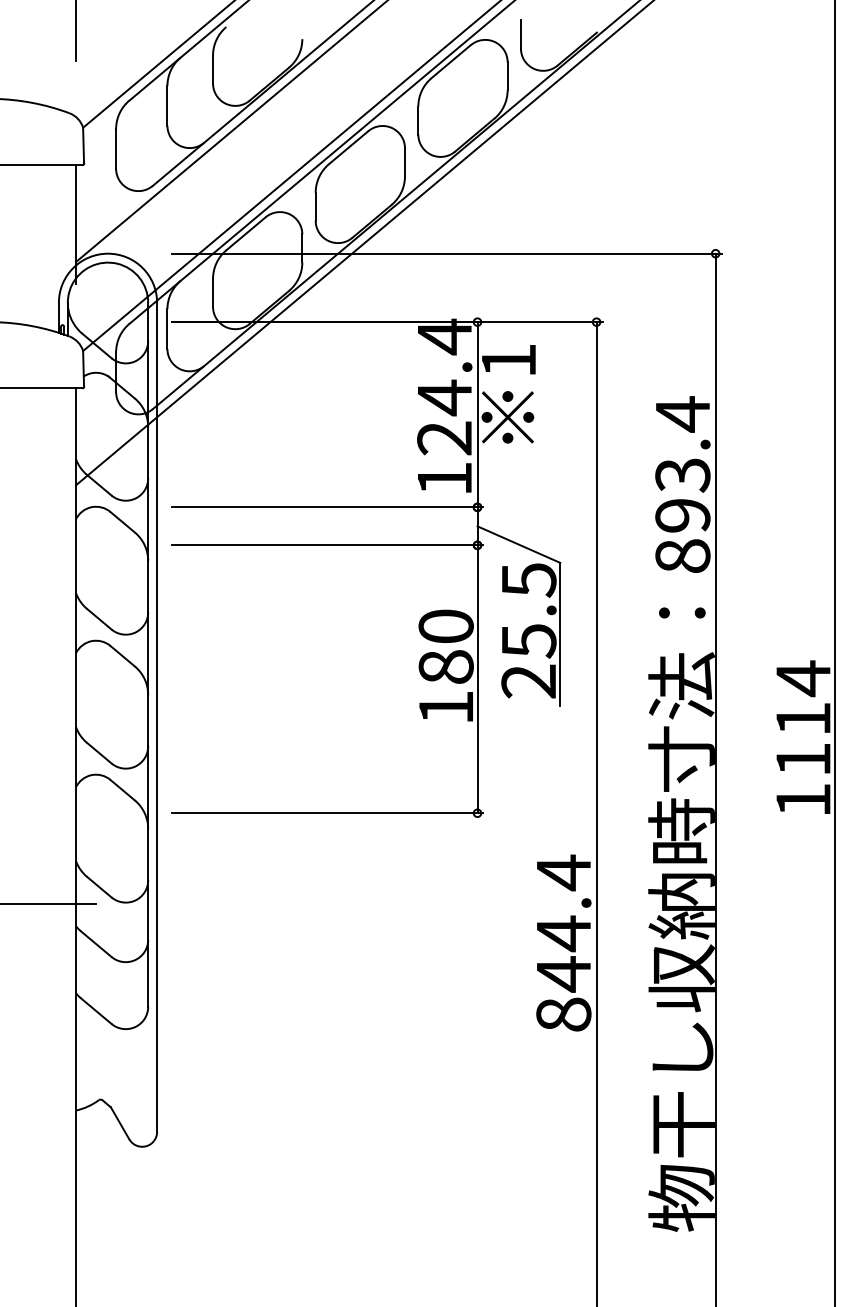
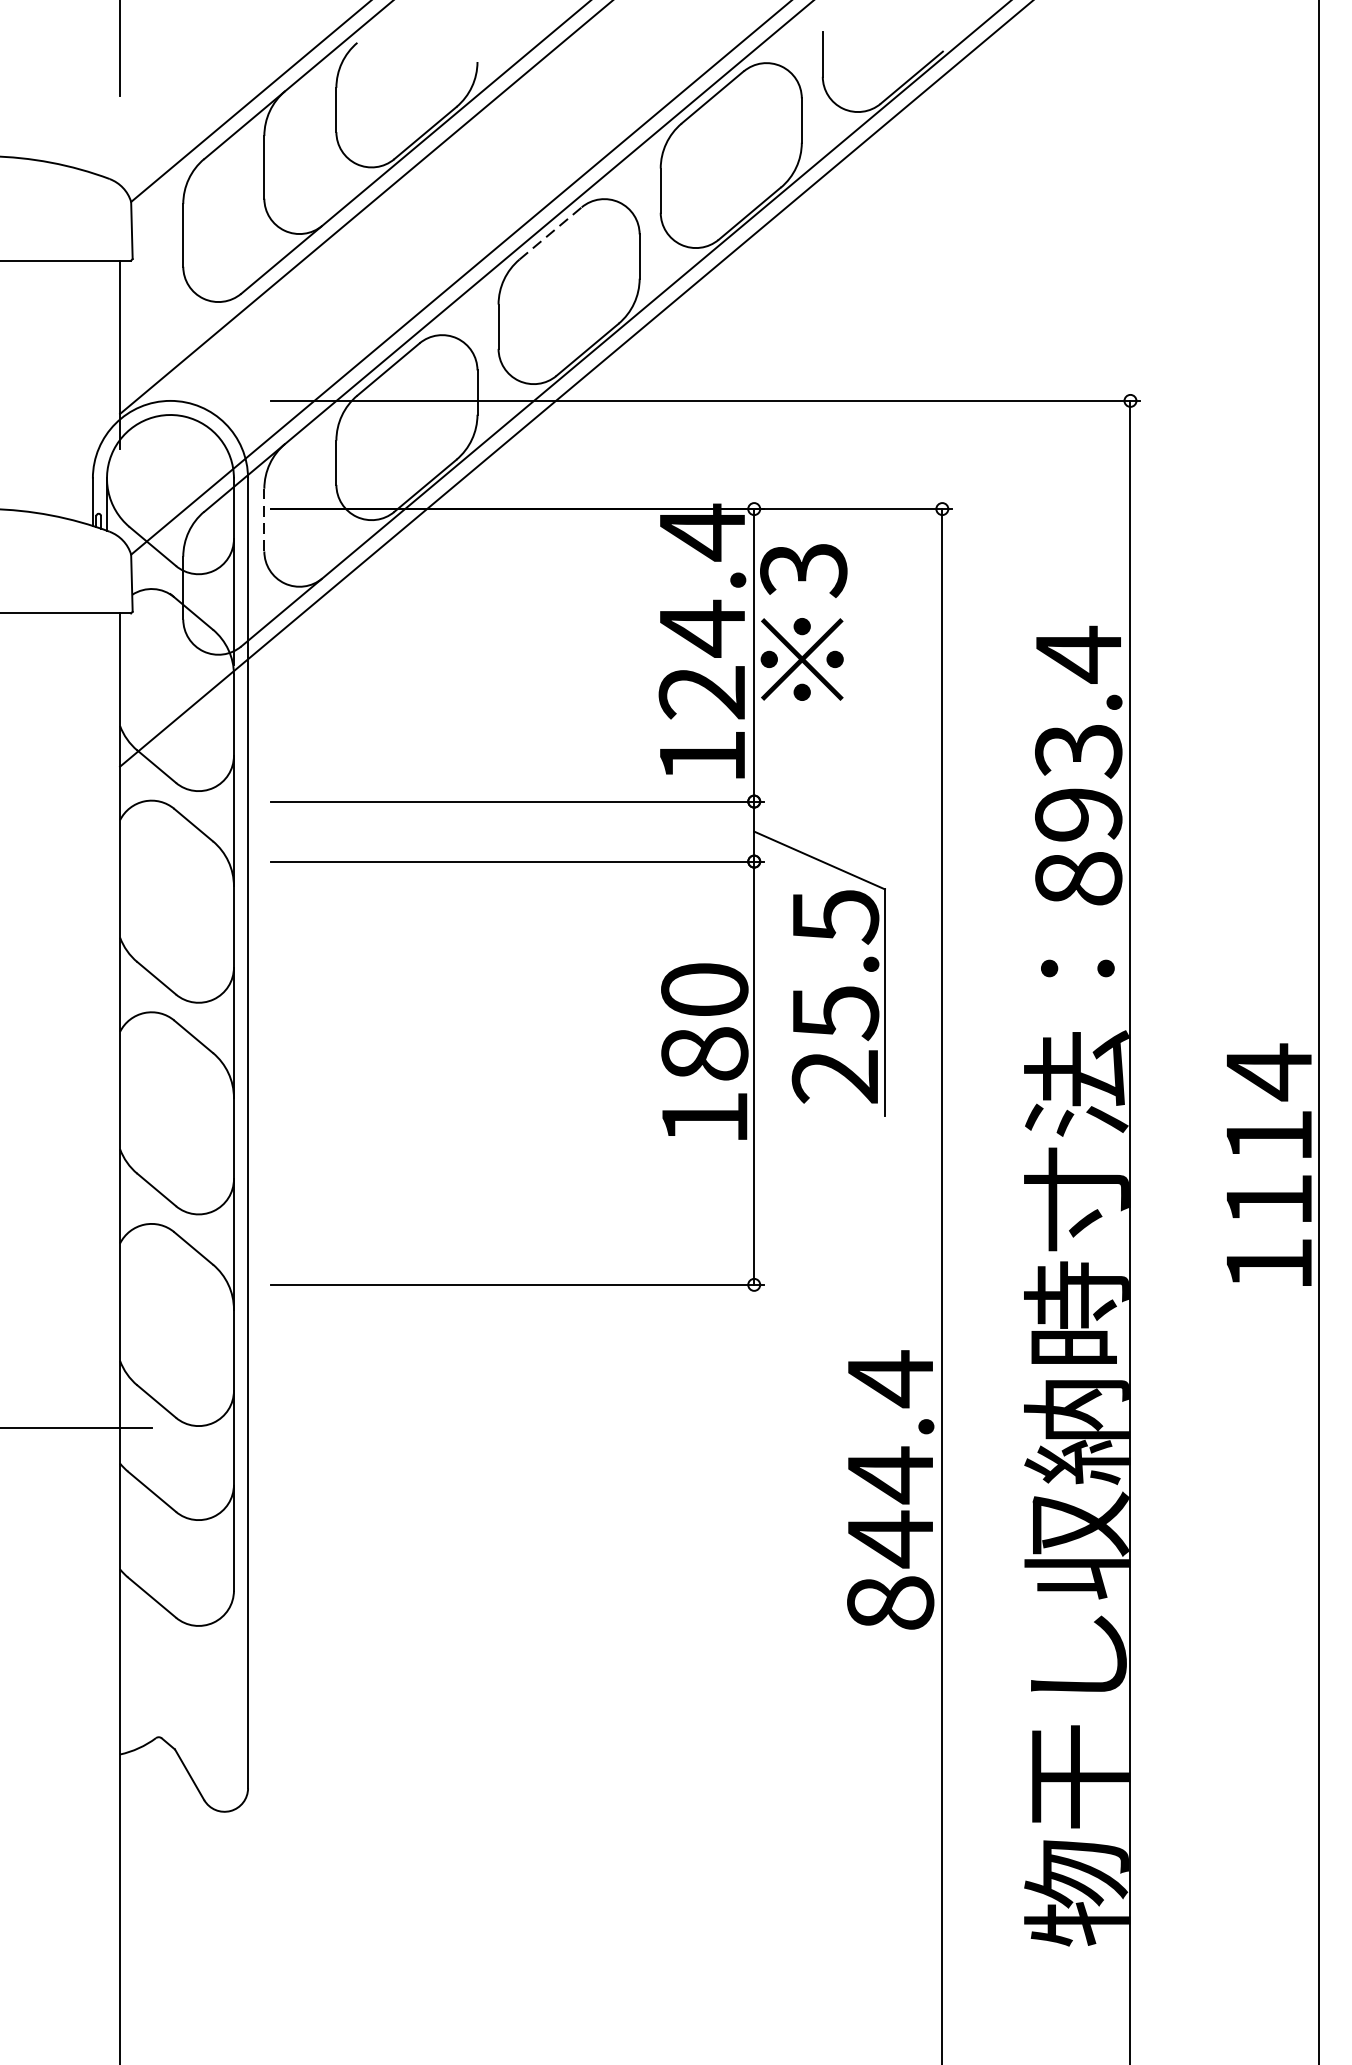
line: (348, 147) -> (550, 233), solid -> dashed
line: (167, 329) -> (264, 520), solid -> dashed
text: (508, 361) -> (803, 571), 1 -> 3

